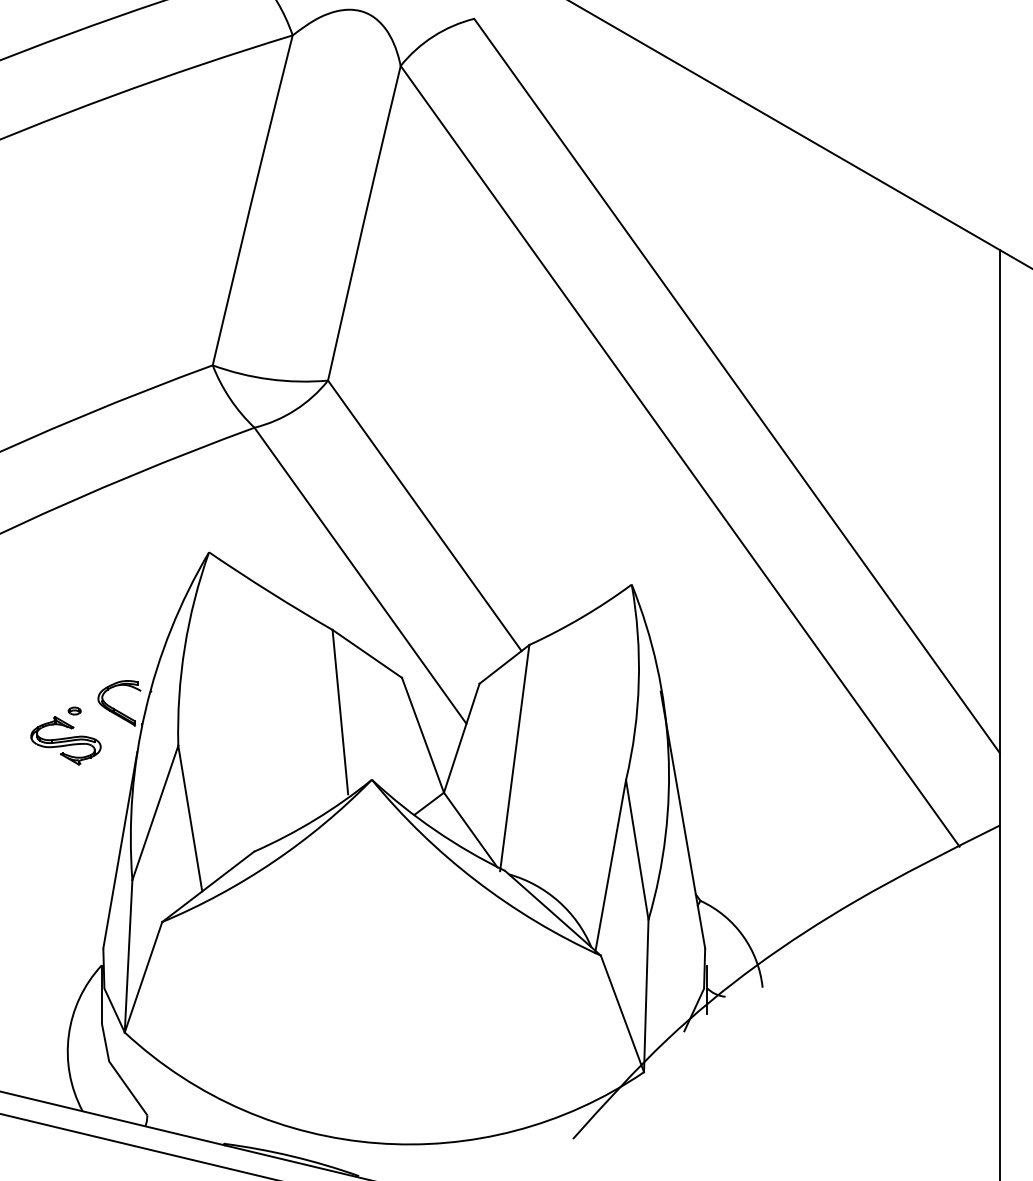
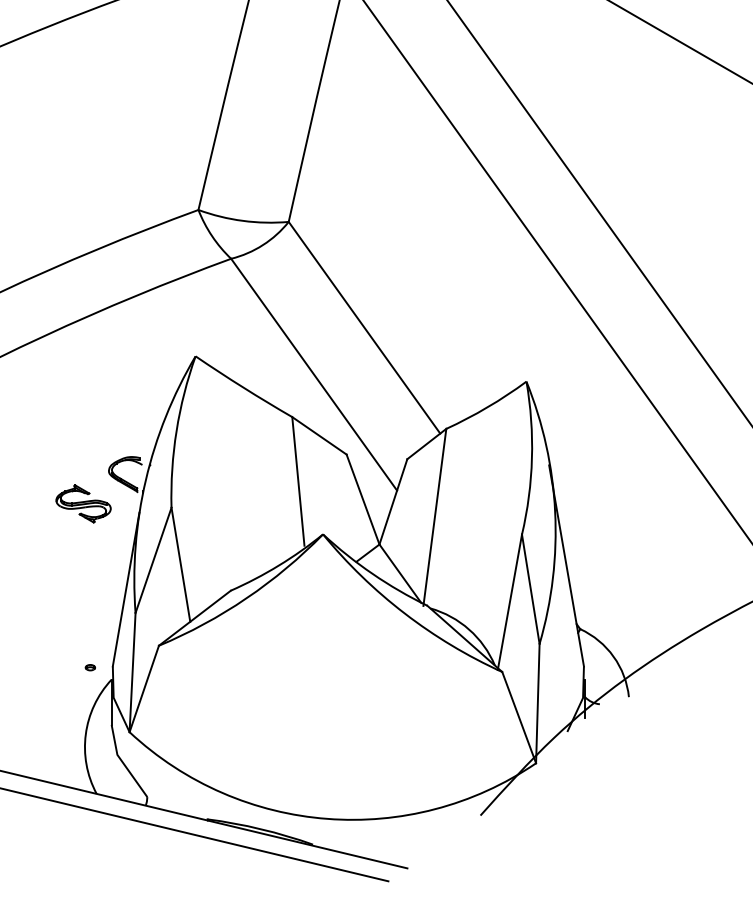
part: (74, 710) -> (90, 667), moved

